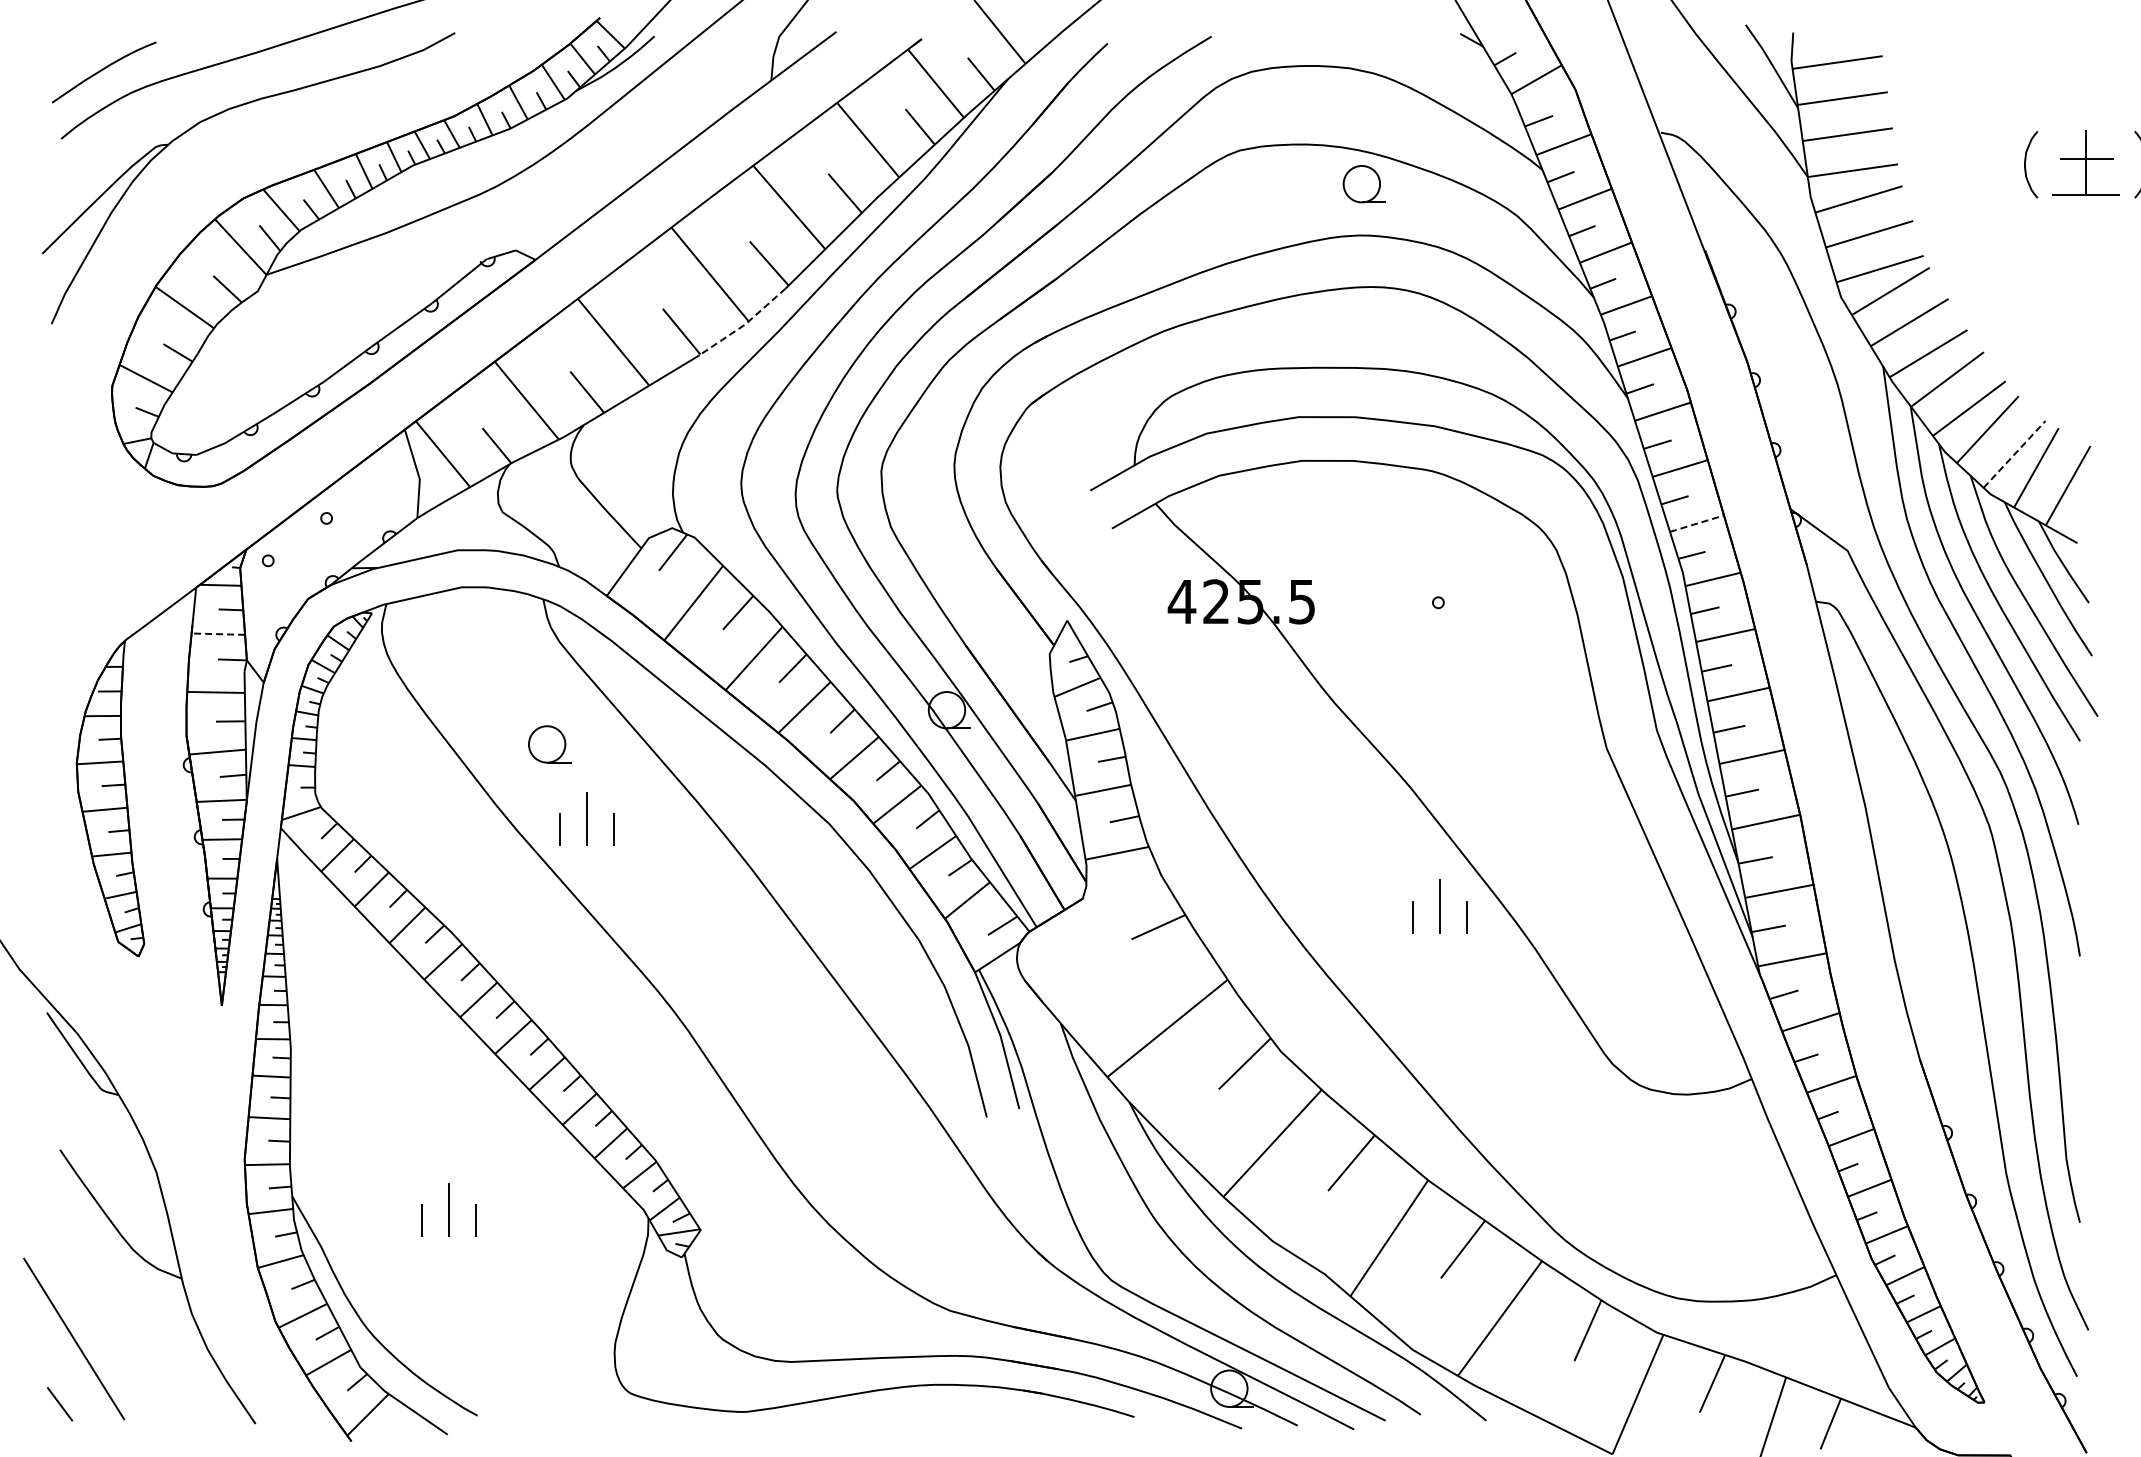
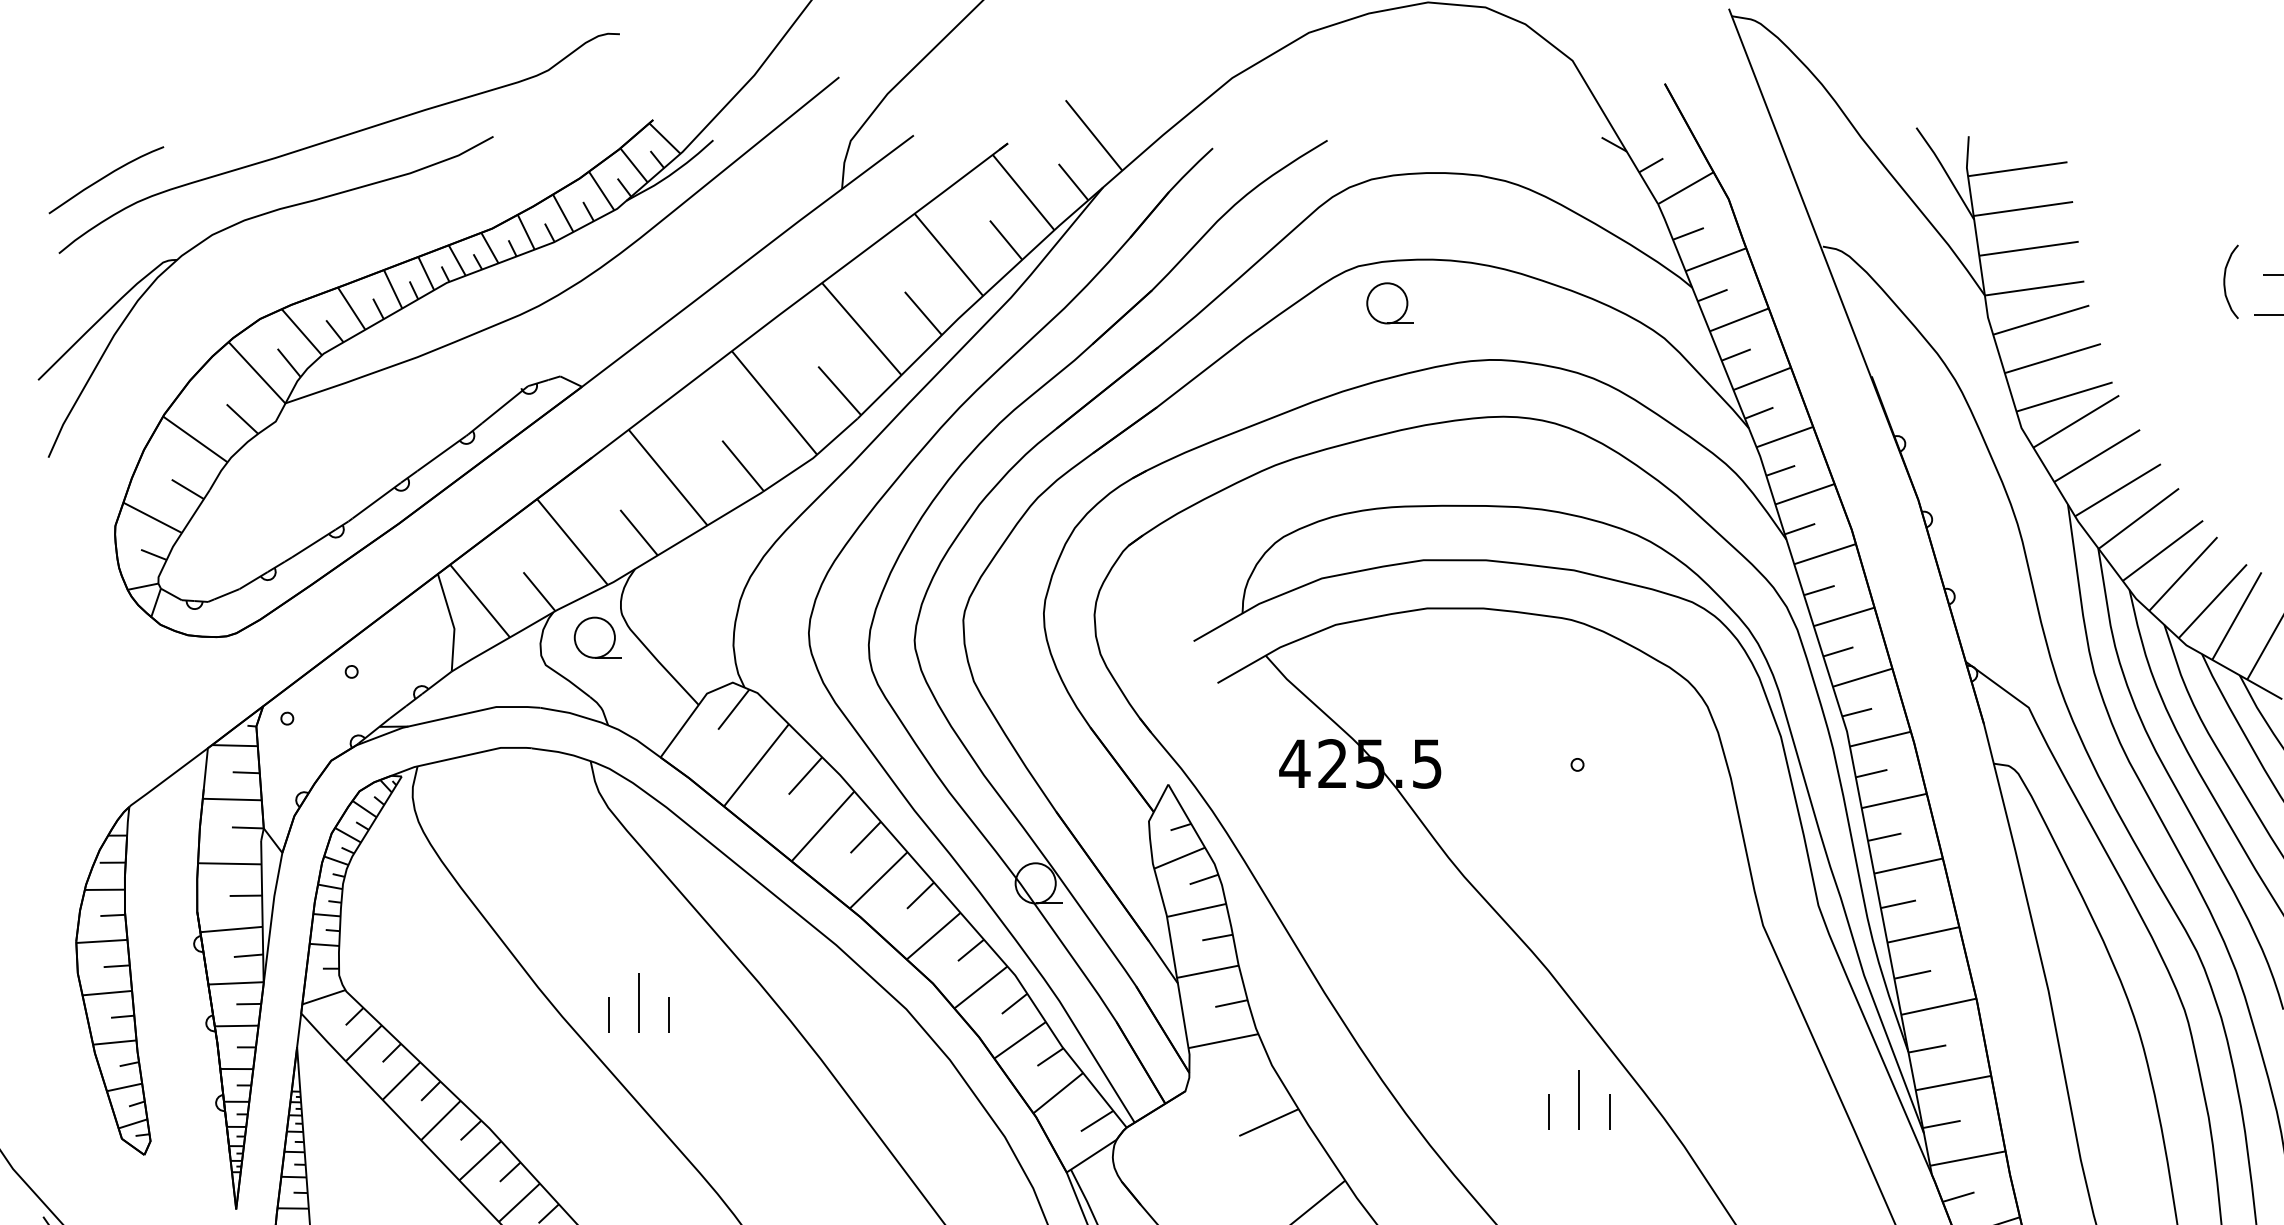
part: (1363, 184) -> (1389, 303), moved
line: (745, 324) -> (813, 458), dashed -> solid
line: (2014, 454) -> (2212, 601), dashed -> solid
line: (1697, 523) -> (1863, 677), dashed -> solid
line: (218, 634) -> (232, 799), dashed -> solid
part: (549, 744) -> (597, 637), moved

